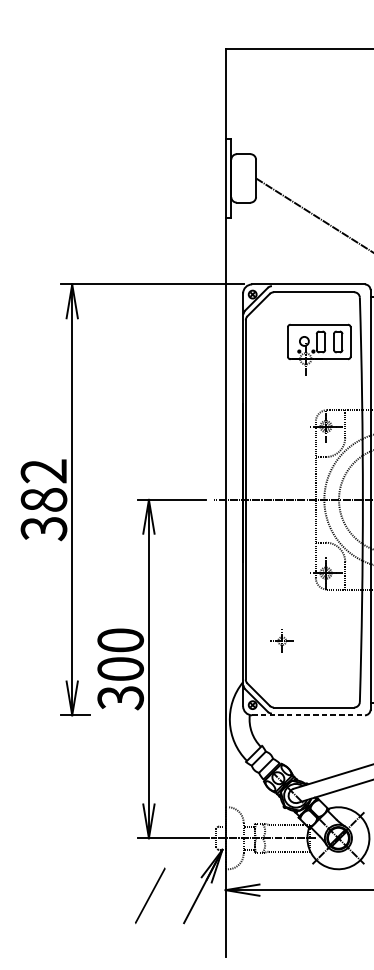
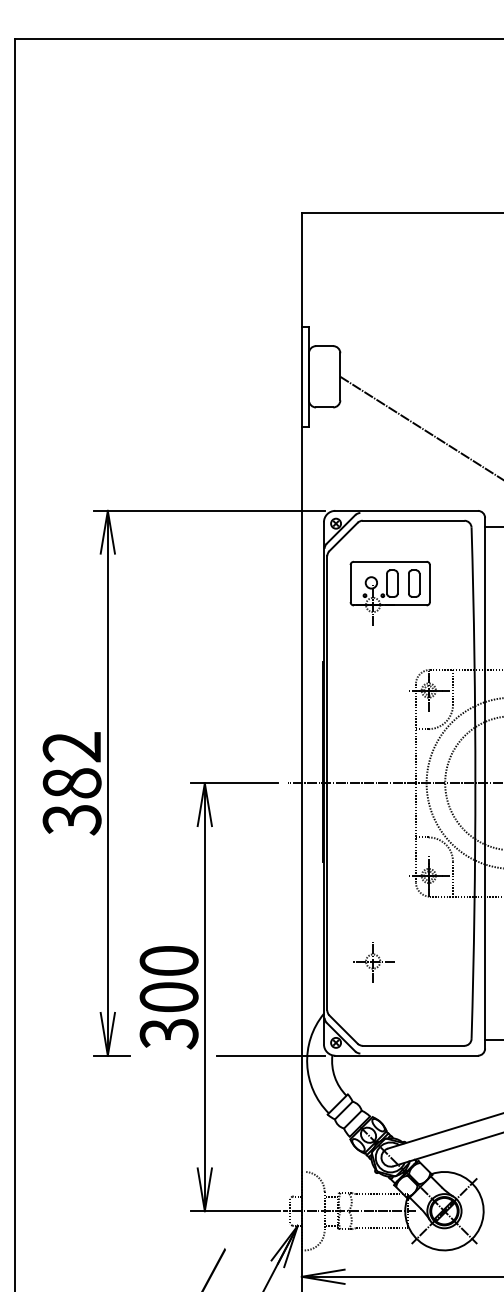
part: (318, 349) -> (389, 592), moved
part: (282, 641) -> (373, 962), size x1.43
line: (200, 715) -> (270, 1055), added
line: (309, 715) -> (407, 1055), dashed -> solid

